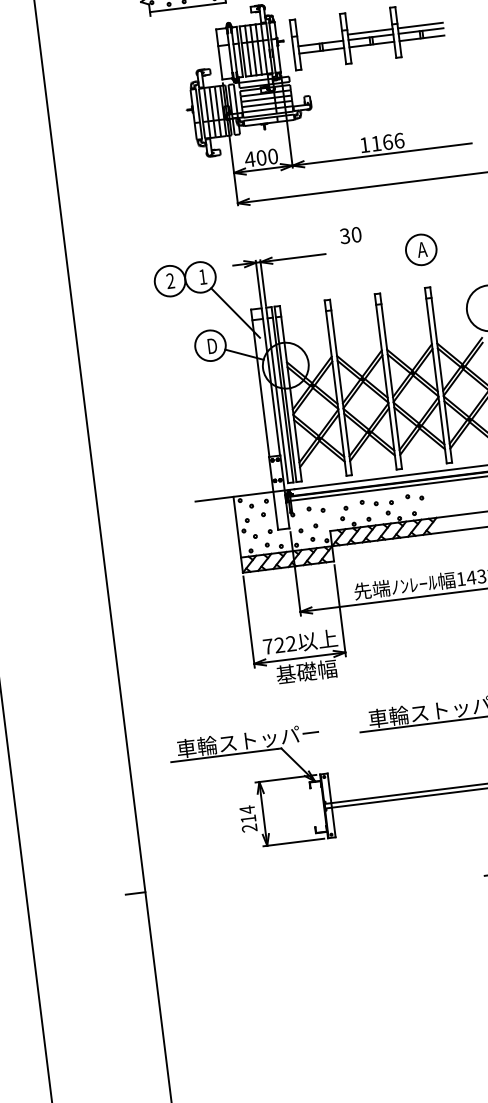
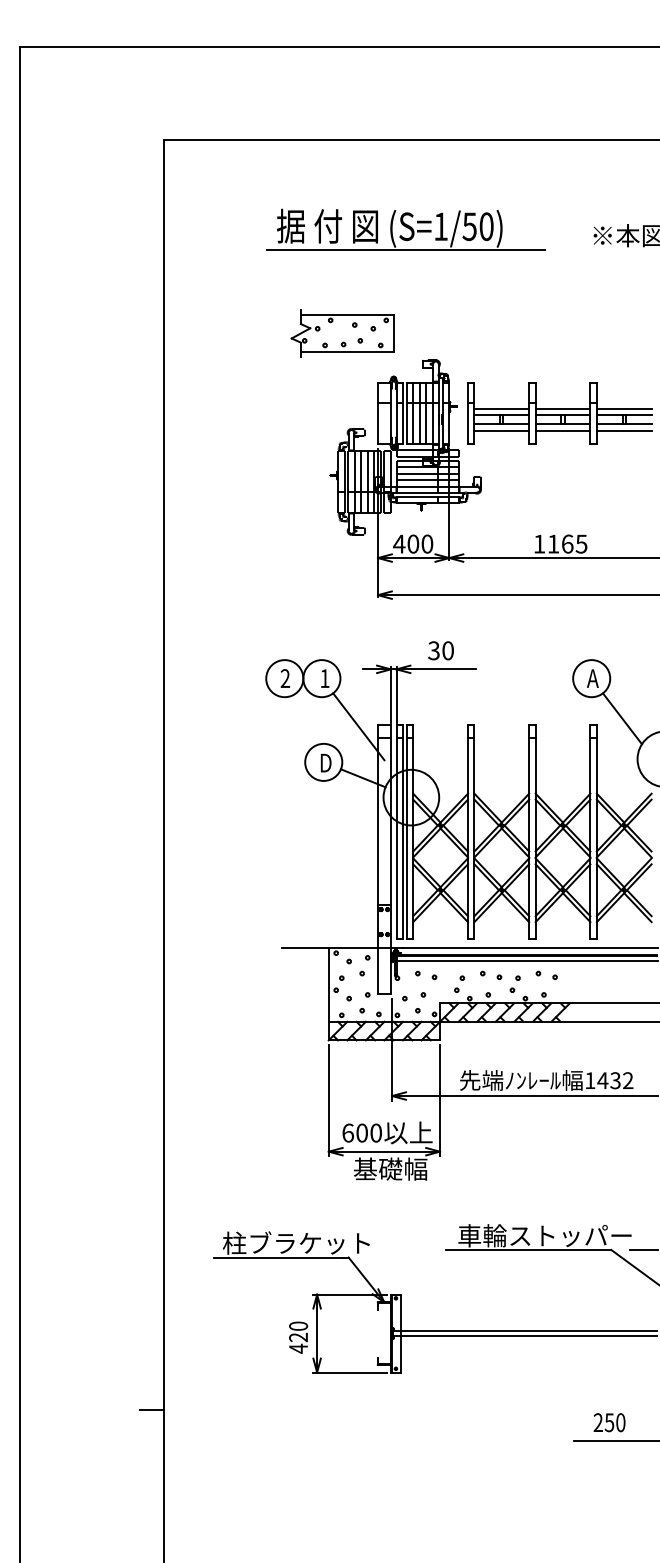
line: (319, 37) -> (501, 408), added
line: (422, 43) -> (623, 430), added
line: (372, 49) -> (562, 430), added
line: (322, 55) -> (501, 430), added
text: (399, 140) -> (581, 543), 1166 -> 1165
text: (350, 235) -> (440, 650), moved
line: (449, 279) -> (621, 718), added
text: (279, 644) -> (361, 1132), 722 -> 600
text: (247, 740) -> (309, 1242), 車輪ストッパー -> 柱ブラケット
text: (248, 819) -> (298, 1337), 214 -> 420

